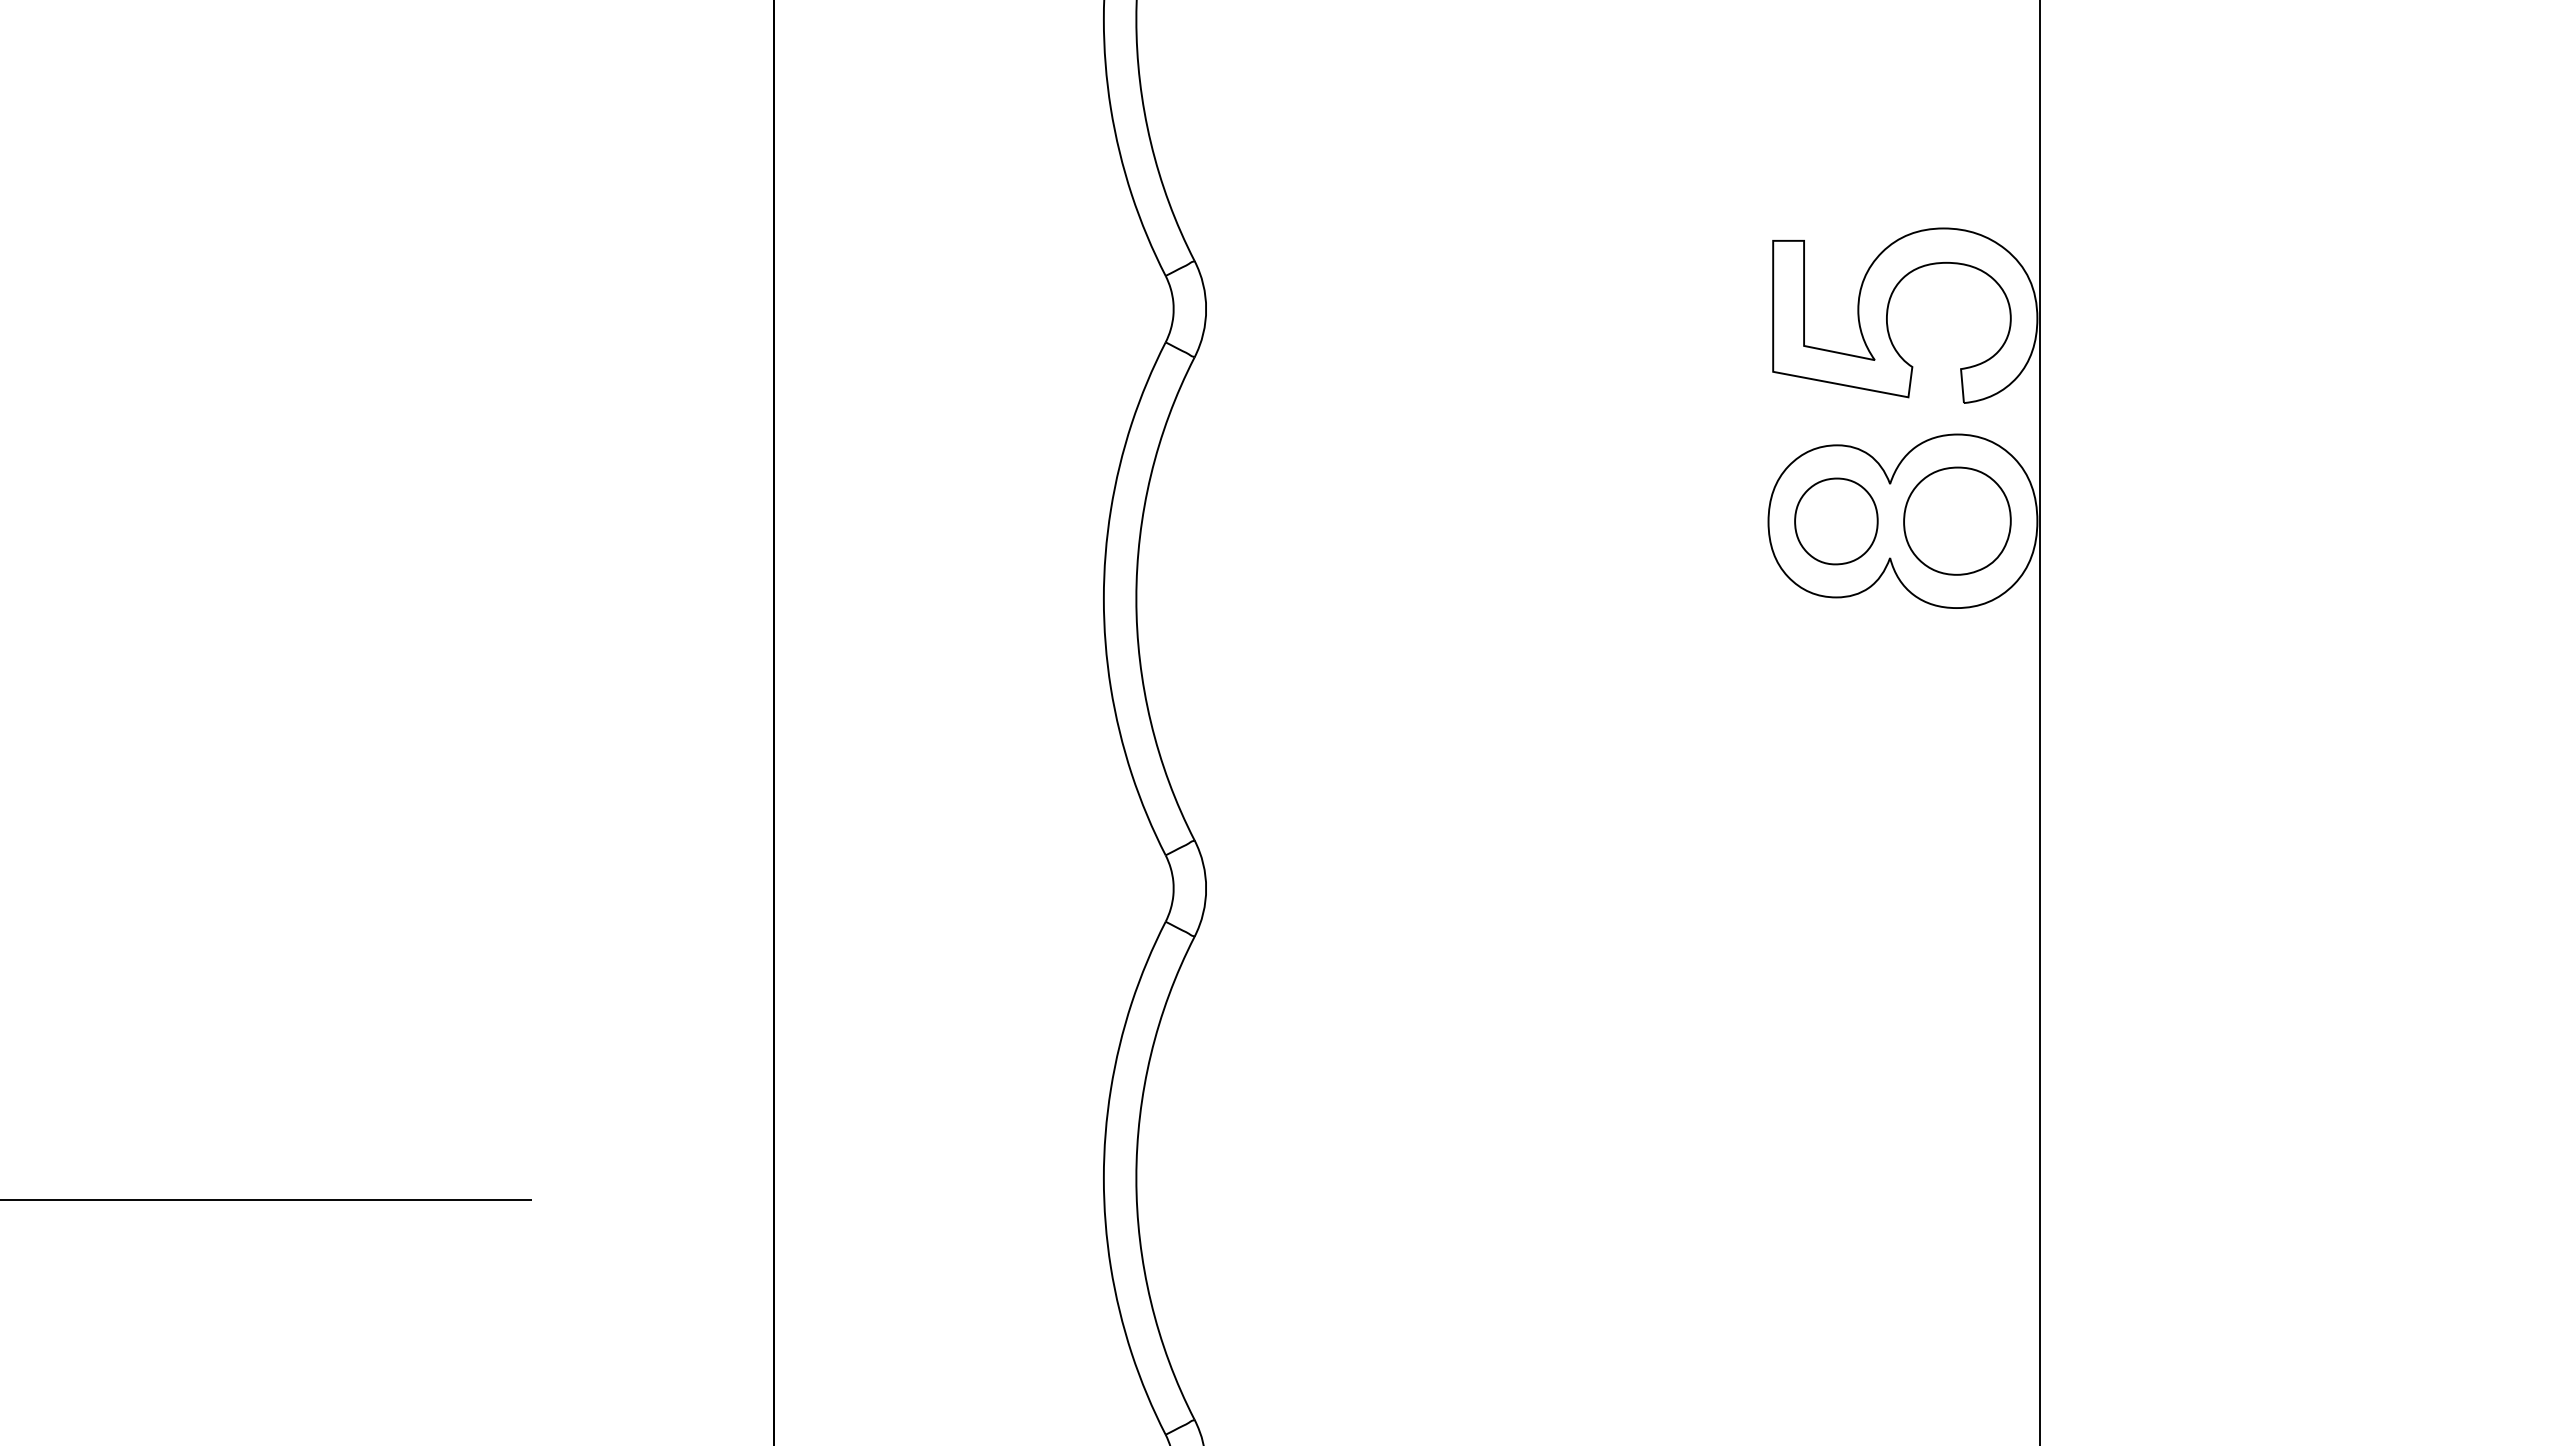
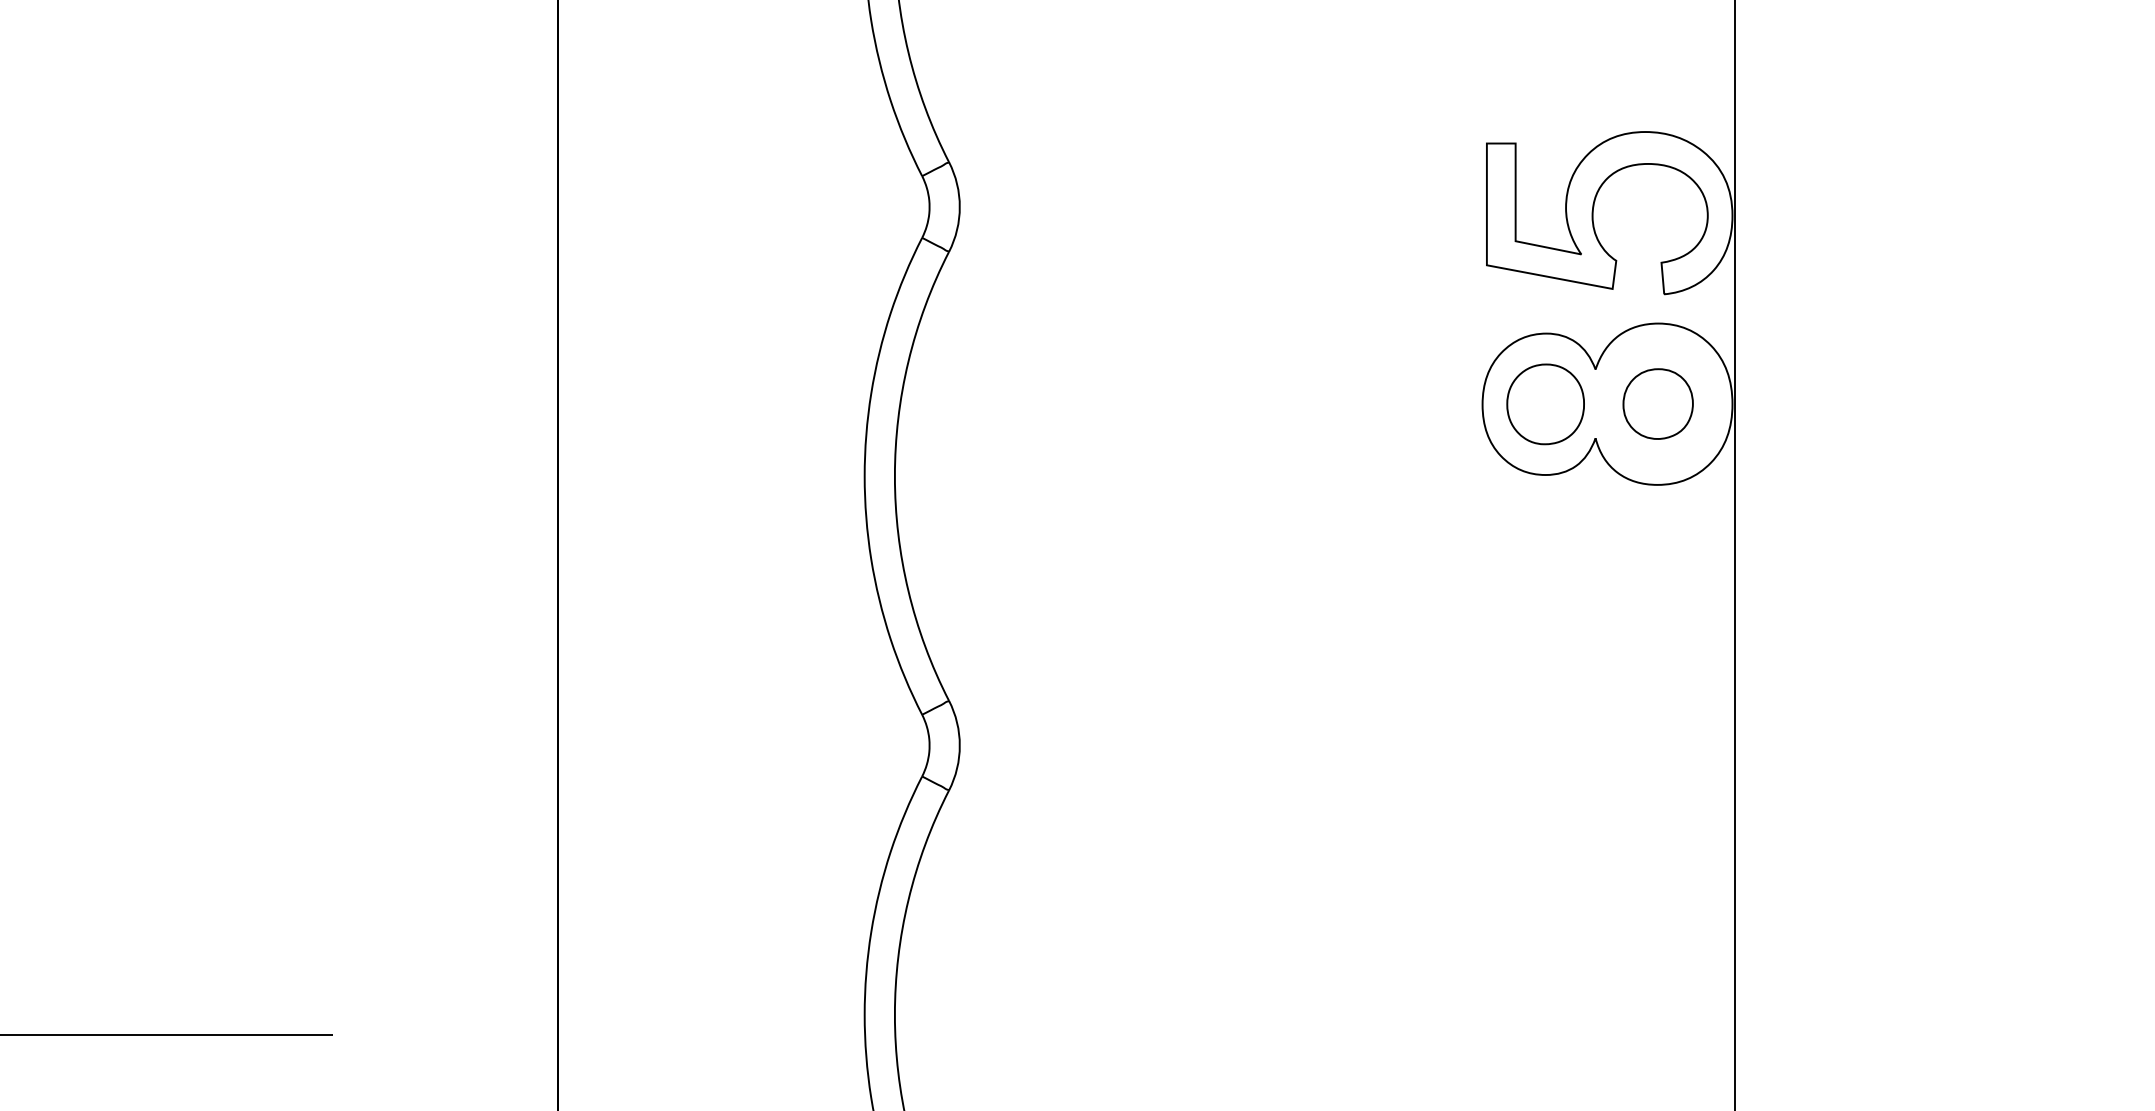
part: (1957, 520) -> (1658, 403), size x0.7

